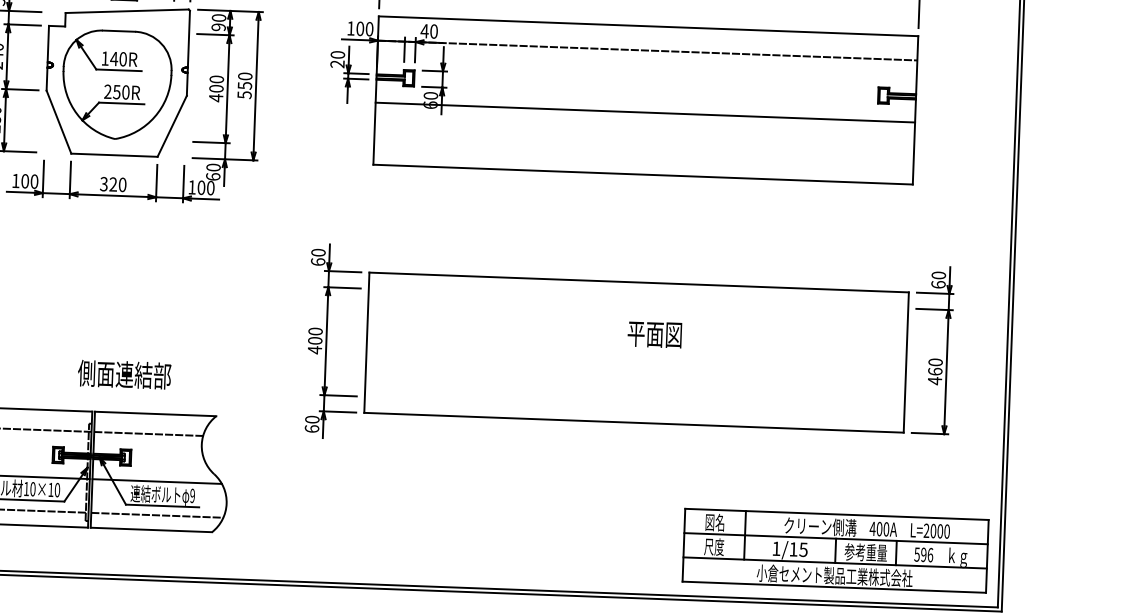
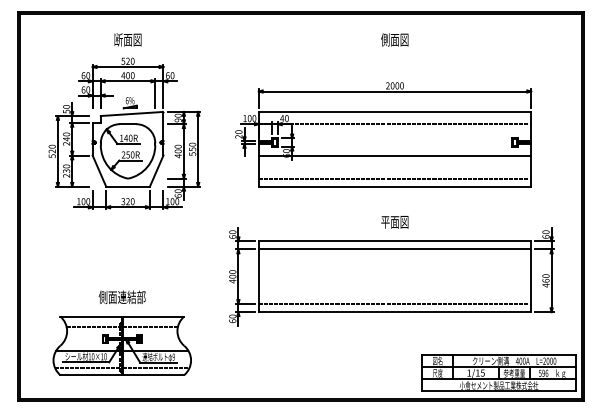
line: (642, 158) -> (394, 178), added
line: (637, 298) -> (394, 249), added
text: (654, 334) -> (394, 222), moved
text: (123, 373) -> (121, 296), moved
line: (633, 405) -> (394, 303), added

